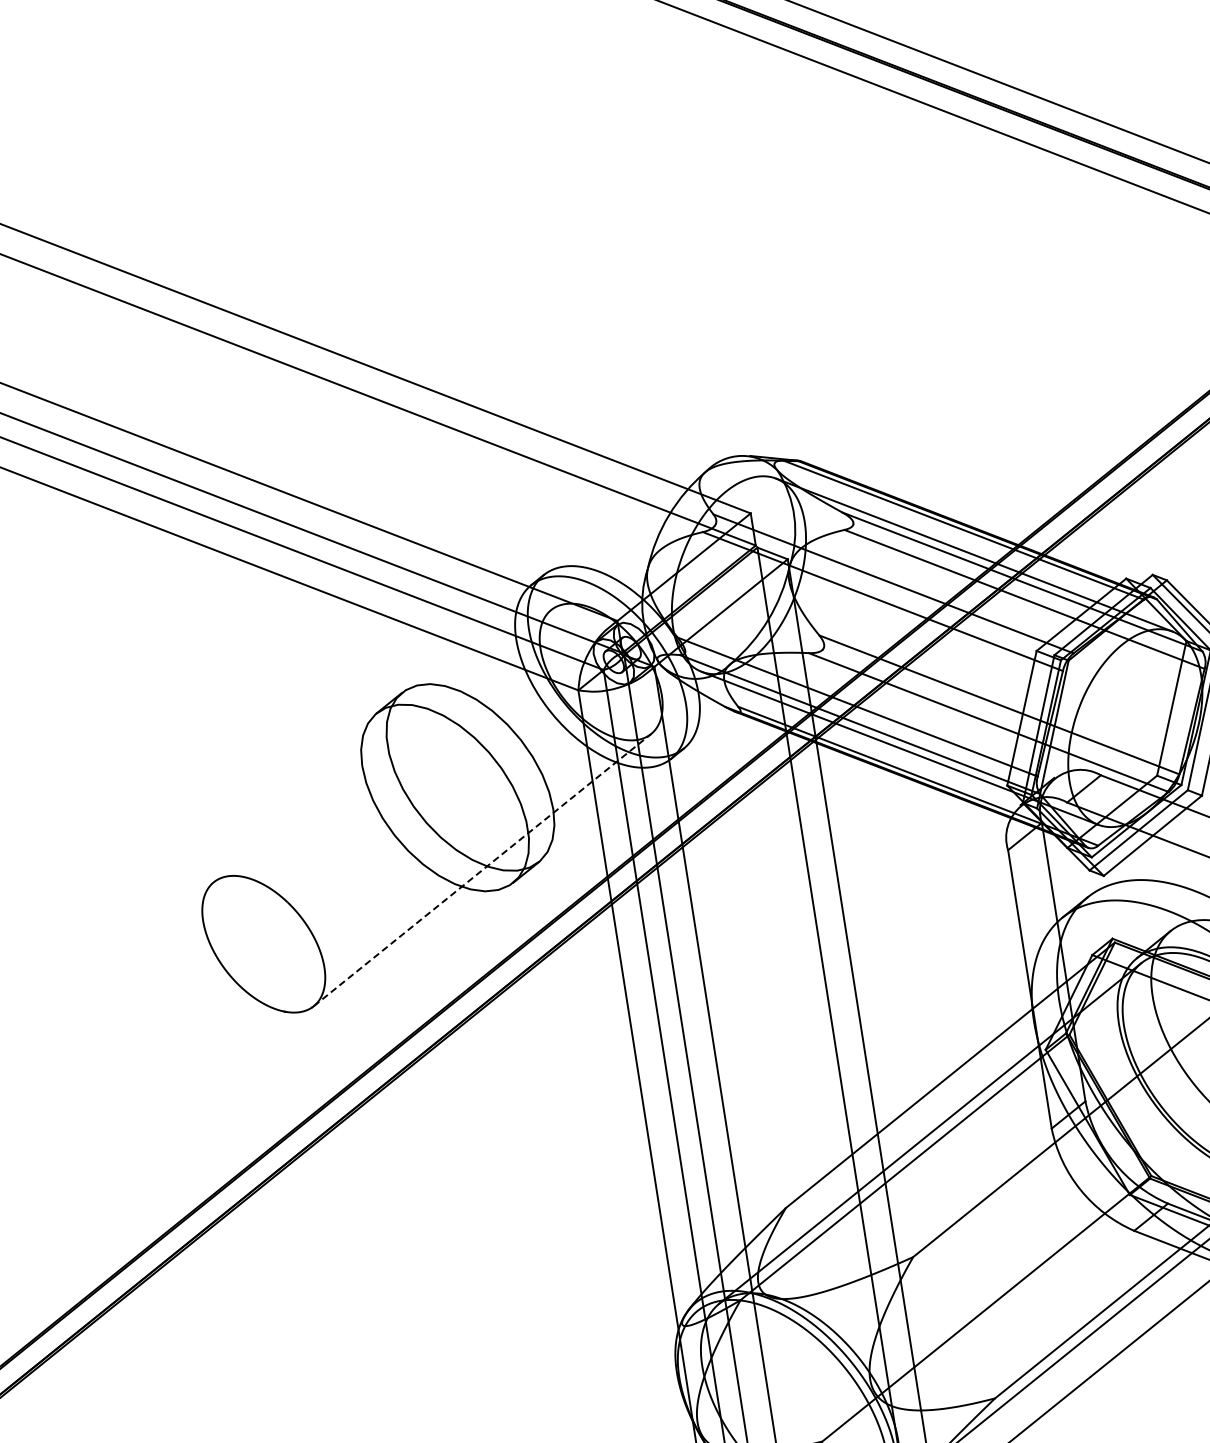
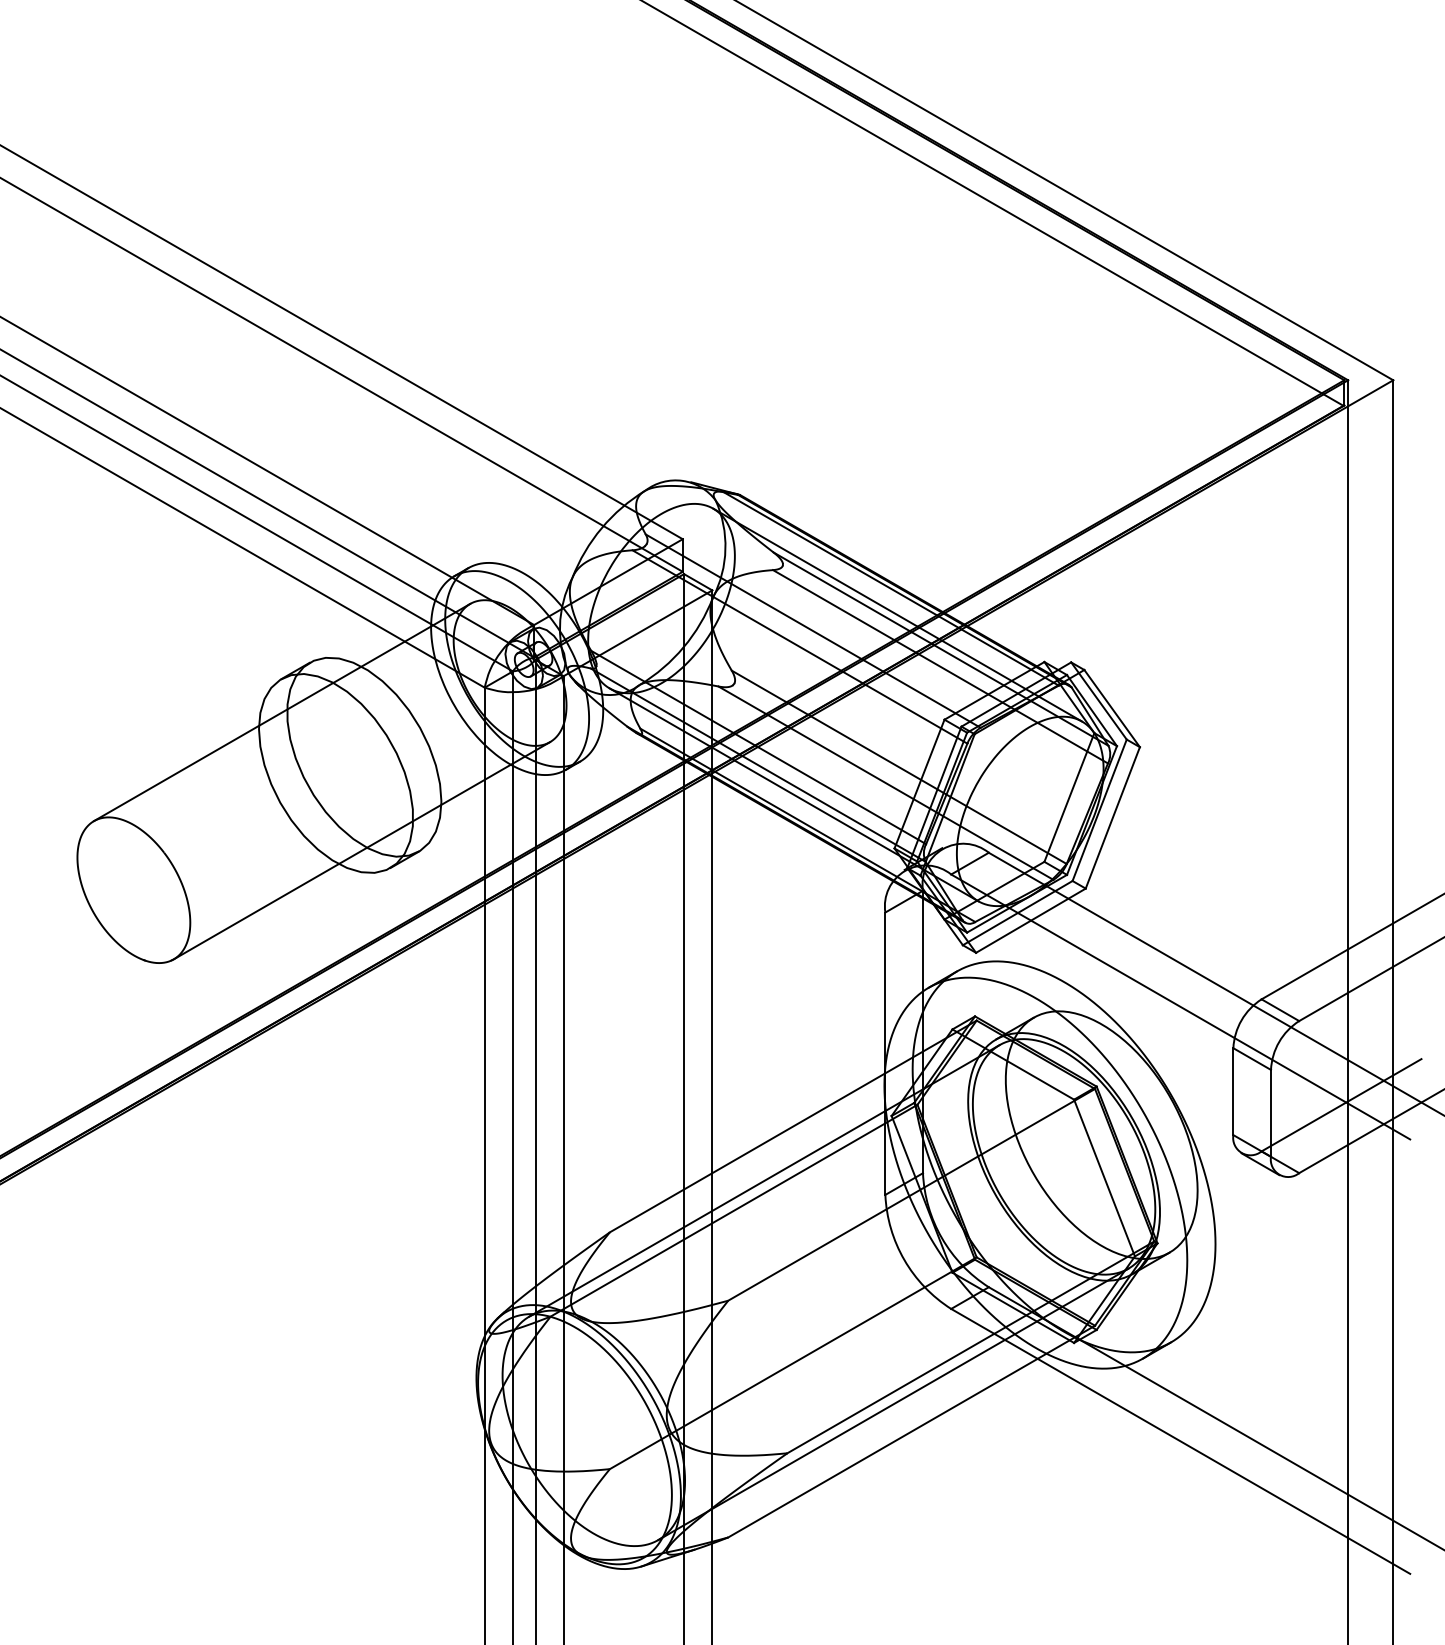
line: (381, 746) -> (281, 712), added
line: (483, 869) -> (362, 850), dashed -> solid

